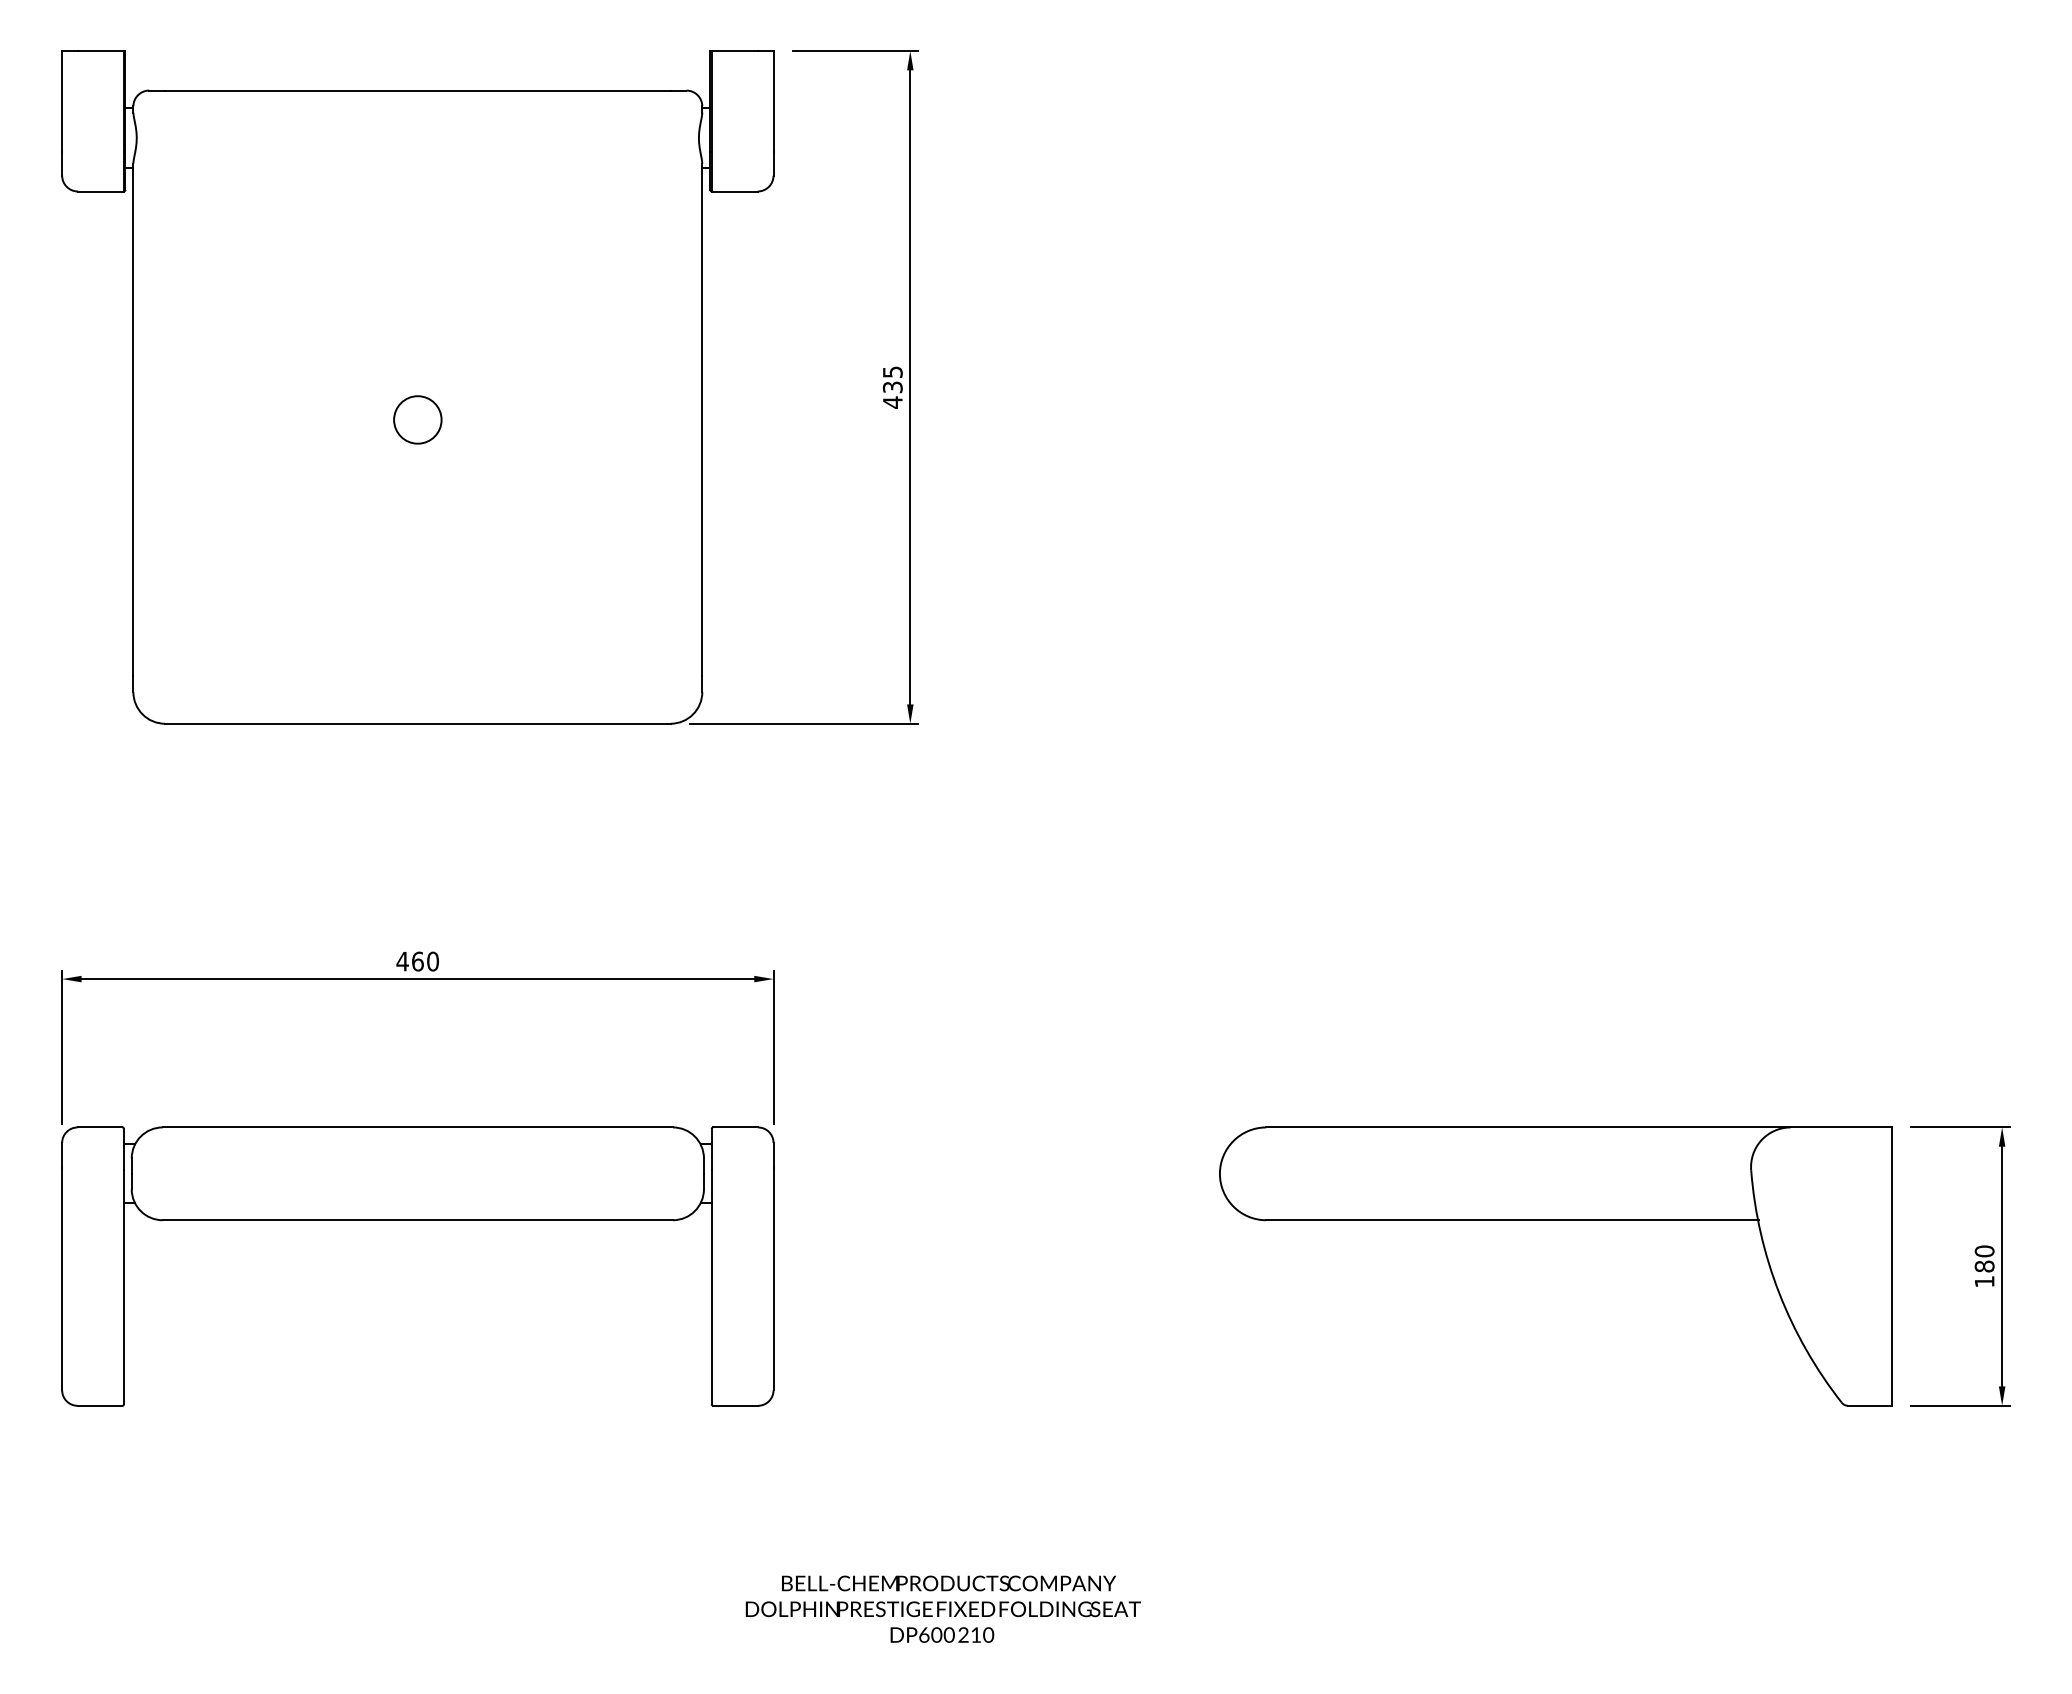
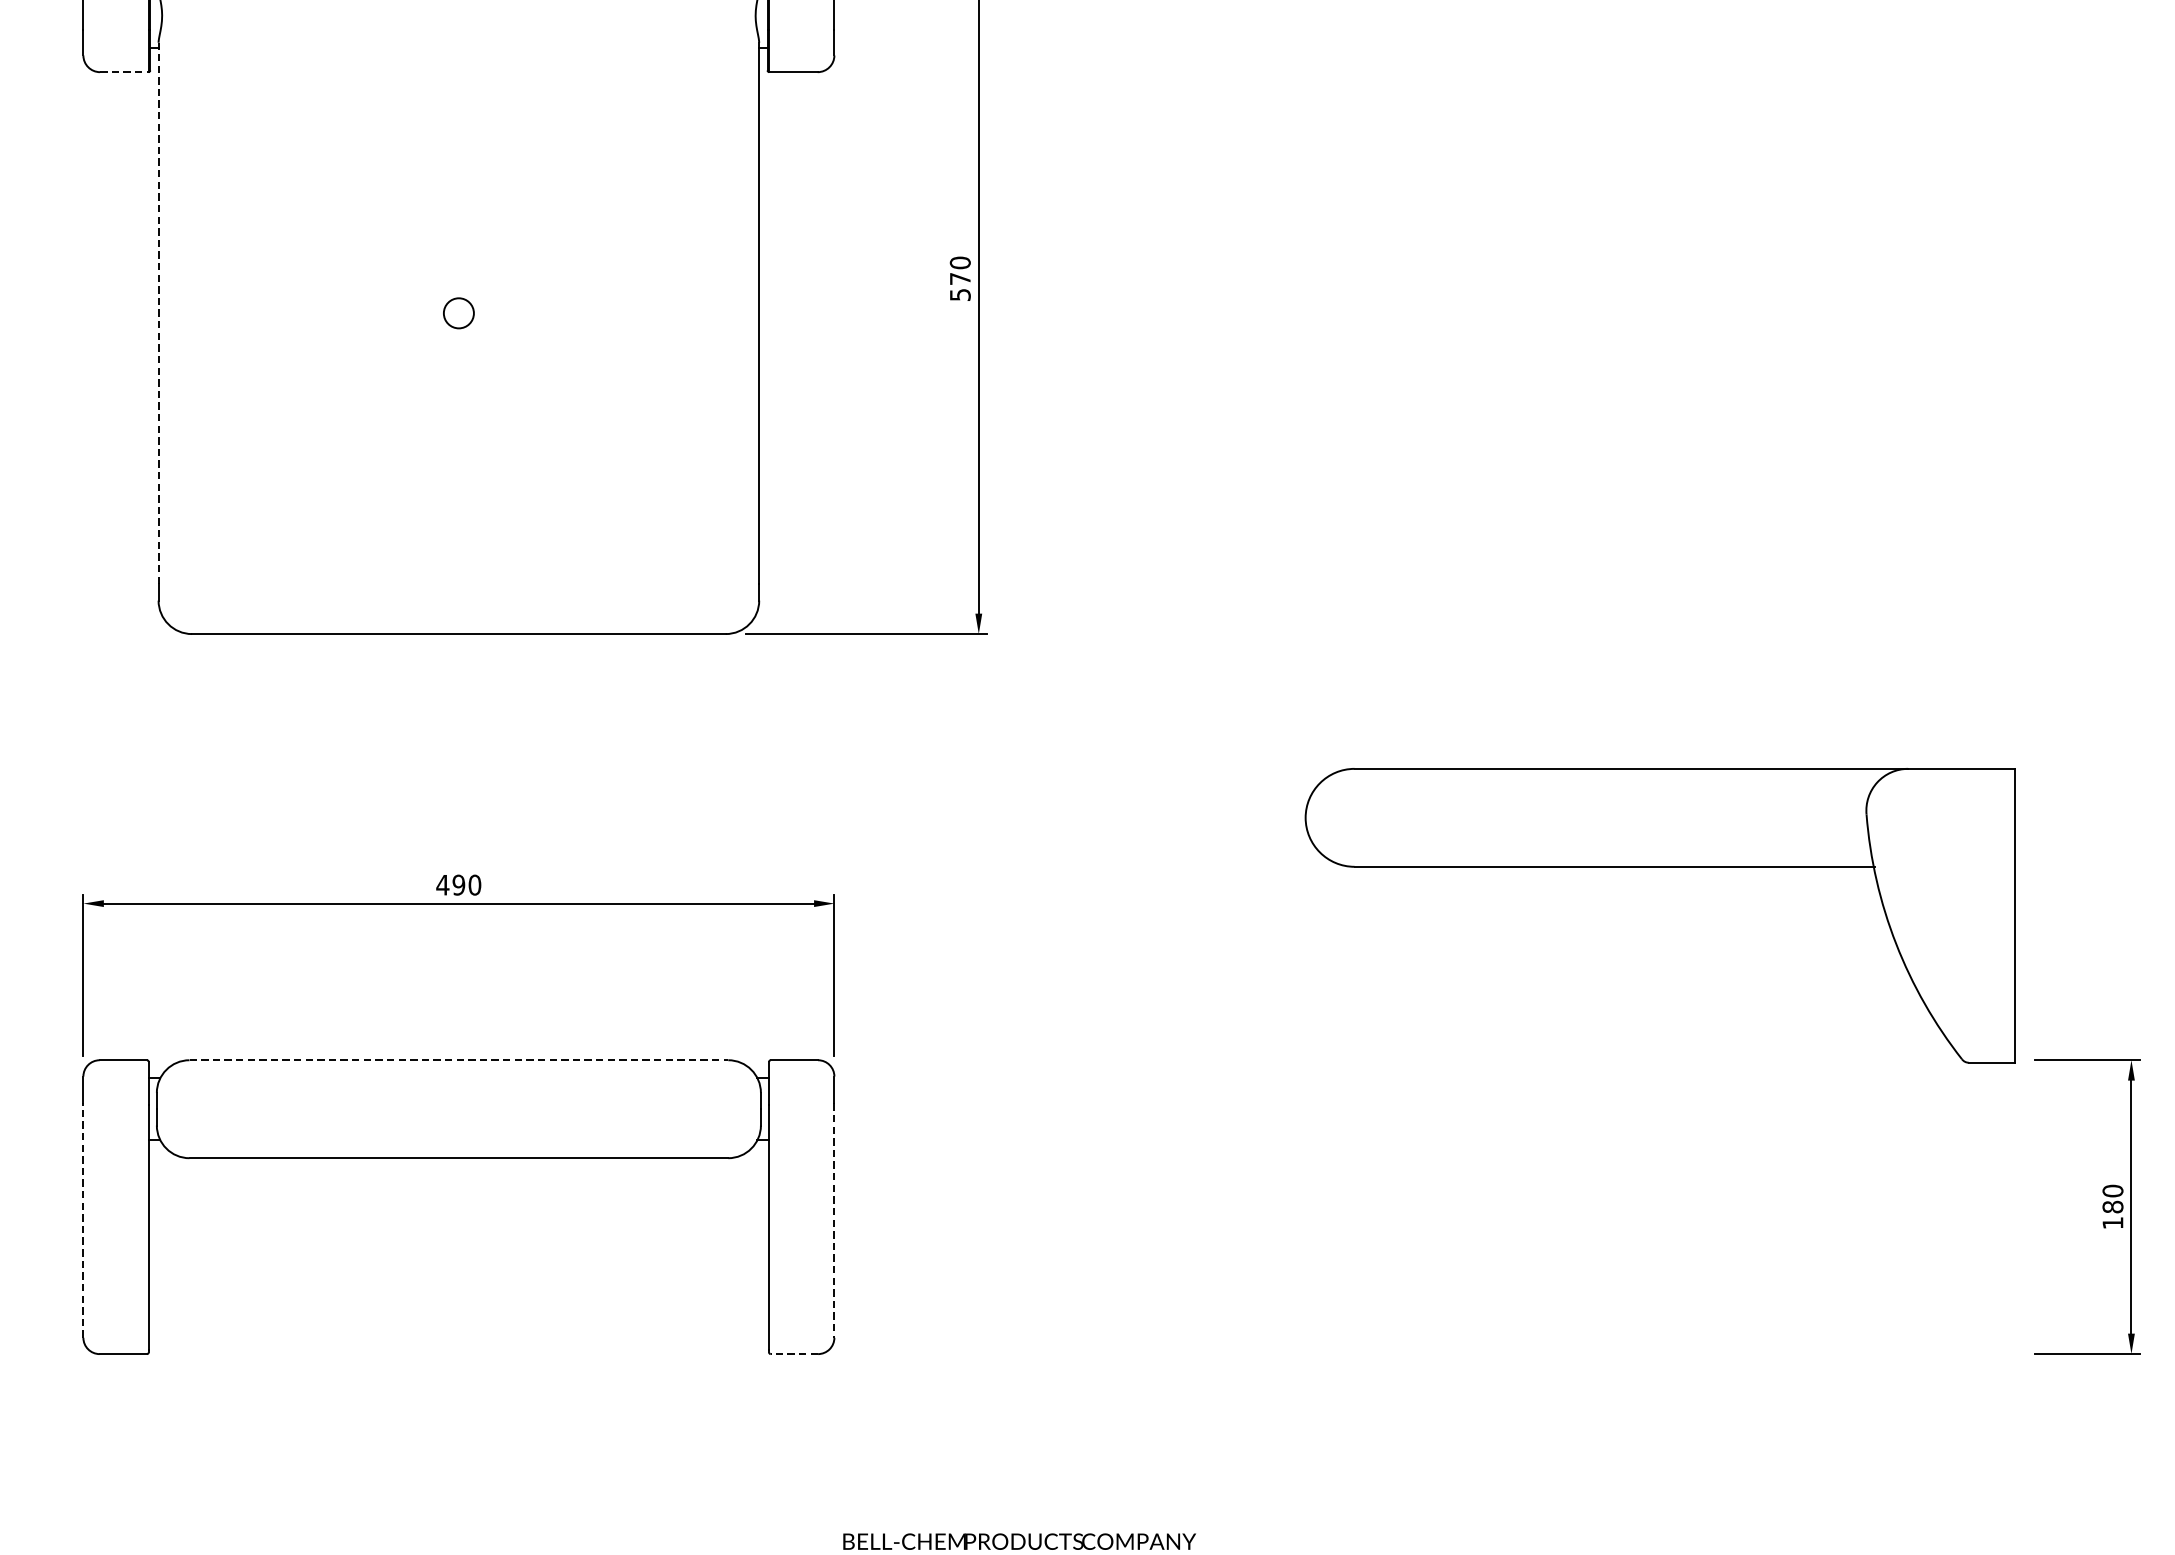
line: (100, 191) -> (123, 72), solid -> dashed
text: (892, 387) -> (959, 279), 435 -> 570
line: (133, 419) -> (158, 312), solid -> dashed
circle: (417, 419) -> (458, 312), size x0.6
text: (417, 961) -> (458, 885), 460 -> 490
line: (418, 1127) -> (459, 1060), solid -> dashed
part: (1555, 1220) -> (1659, 867), moved
line: (62, 1278) -> (83, 1219), solid -> dashed
line: (773, 1279) -> (834, 1220), solid -> dashed
line: (735, 1405) -> (794, 1353), solid -> dashed

